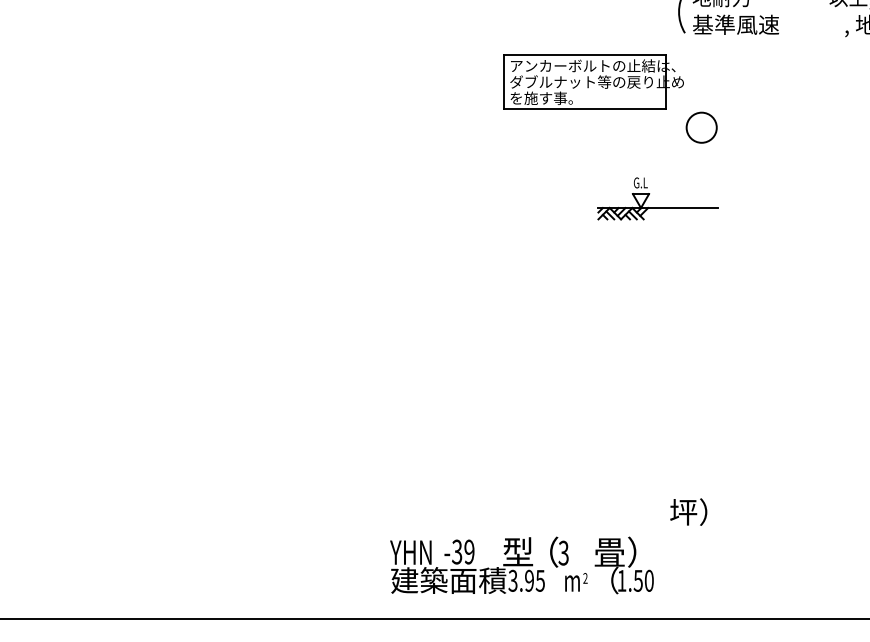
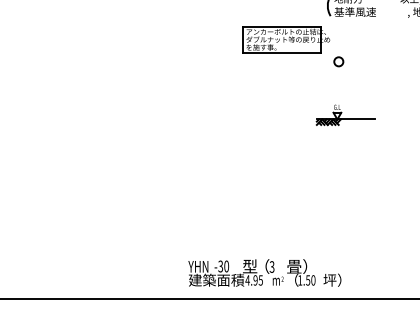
circle: (701, 127) -> (338, 61), size x0.62
part: (657, 199) -> (345, 115), moved
text: (688, 510) -> (332, 279), moved
text: (469, 552) -> (226, 266), -39 -> -30
text: (512, 581) -> (247, 280), 3.95 -> 4.95

